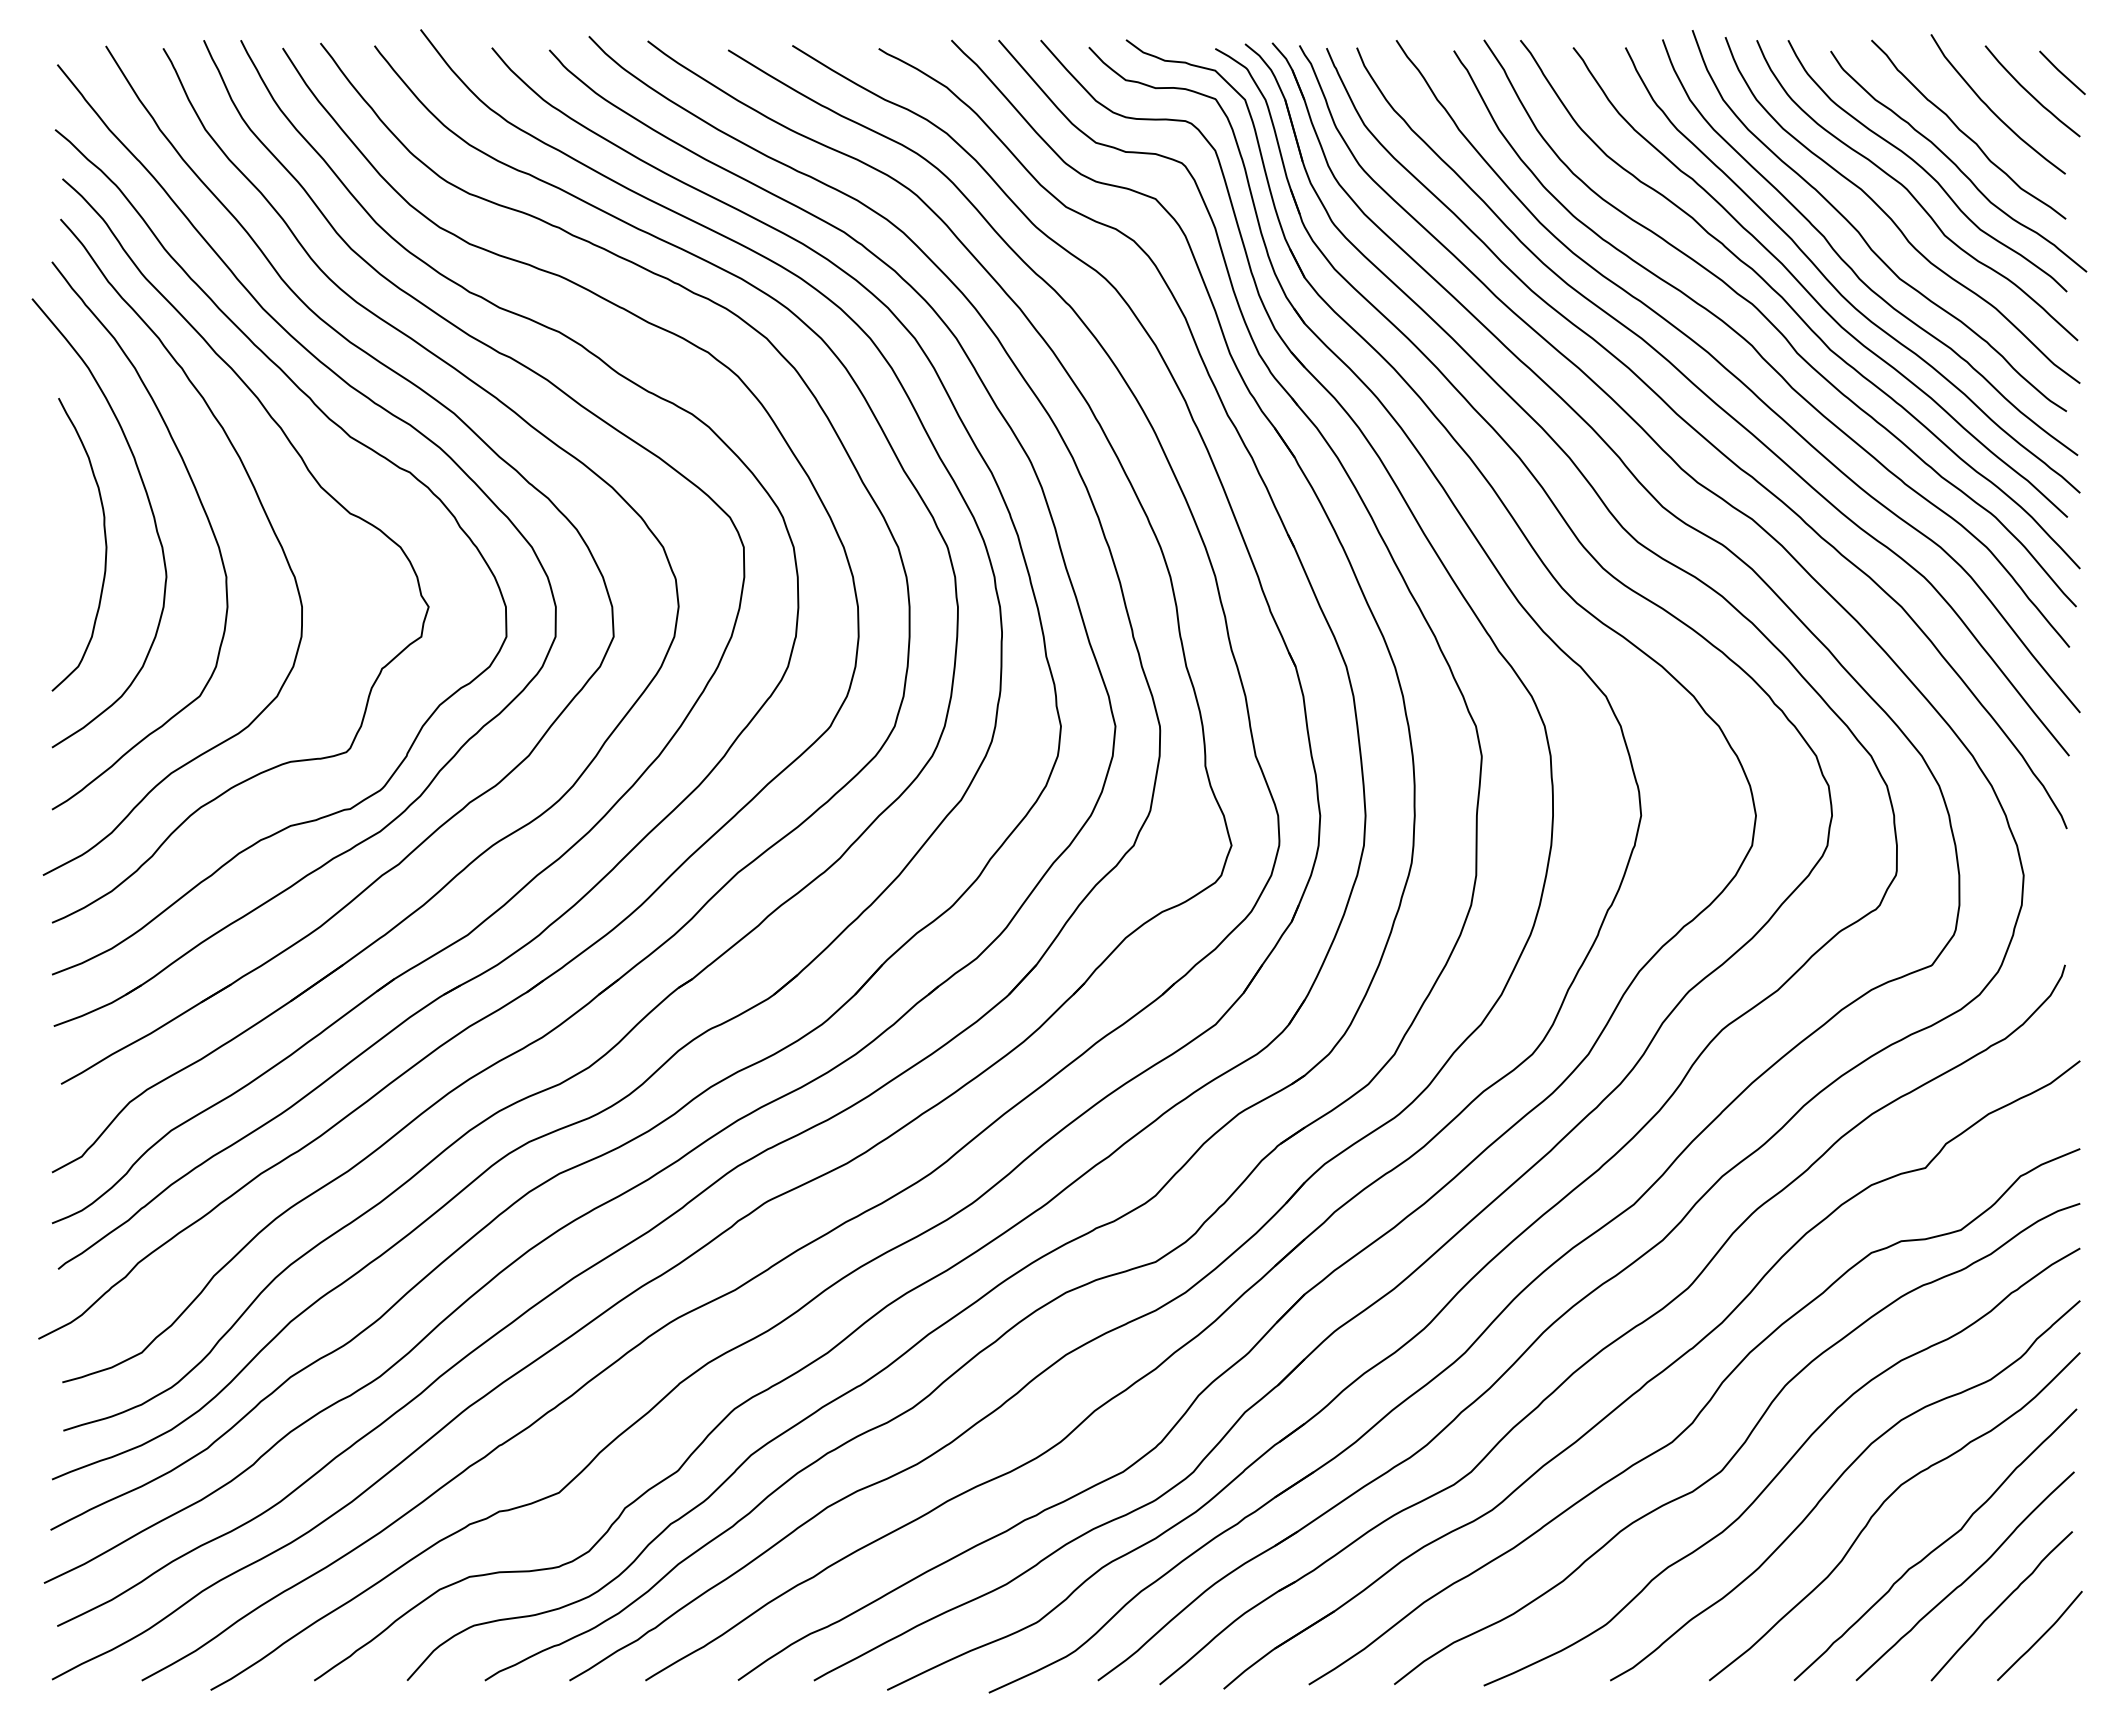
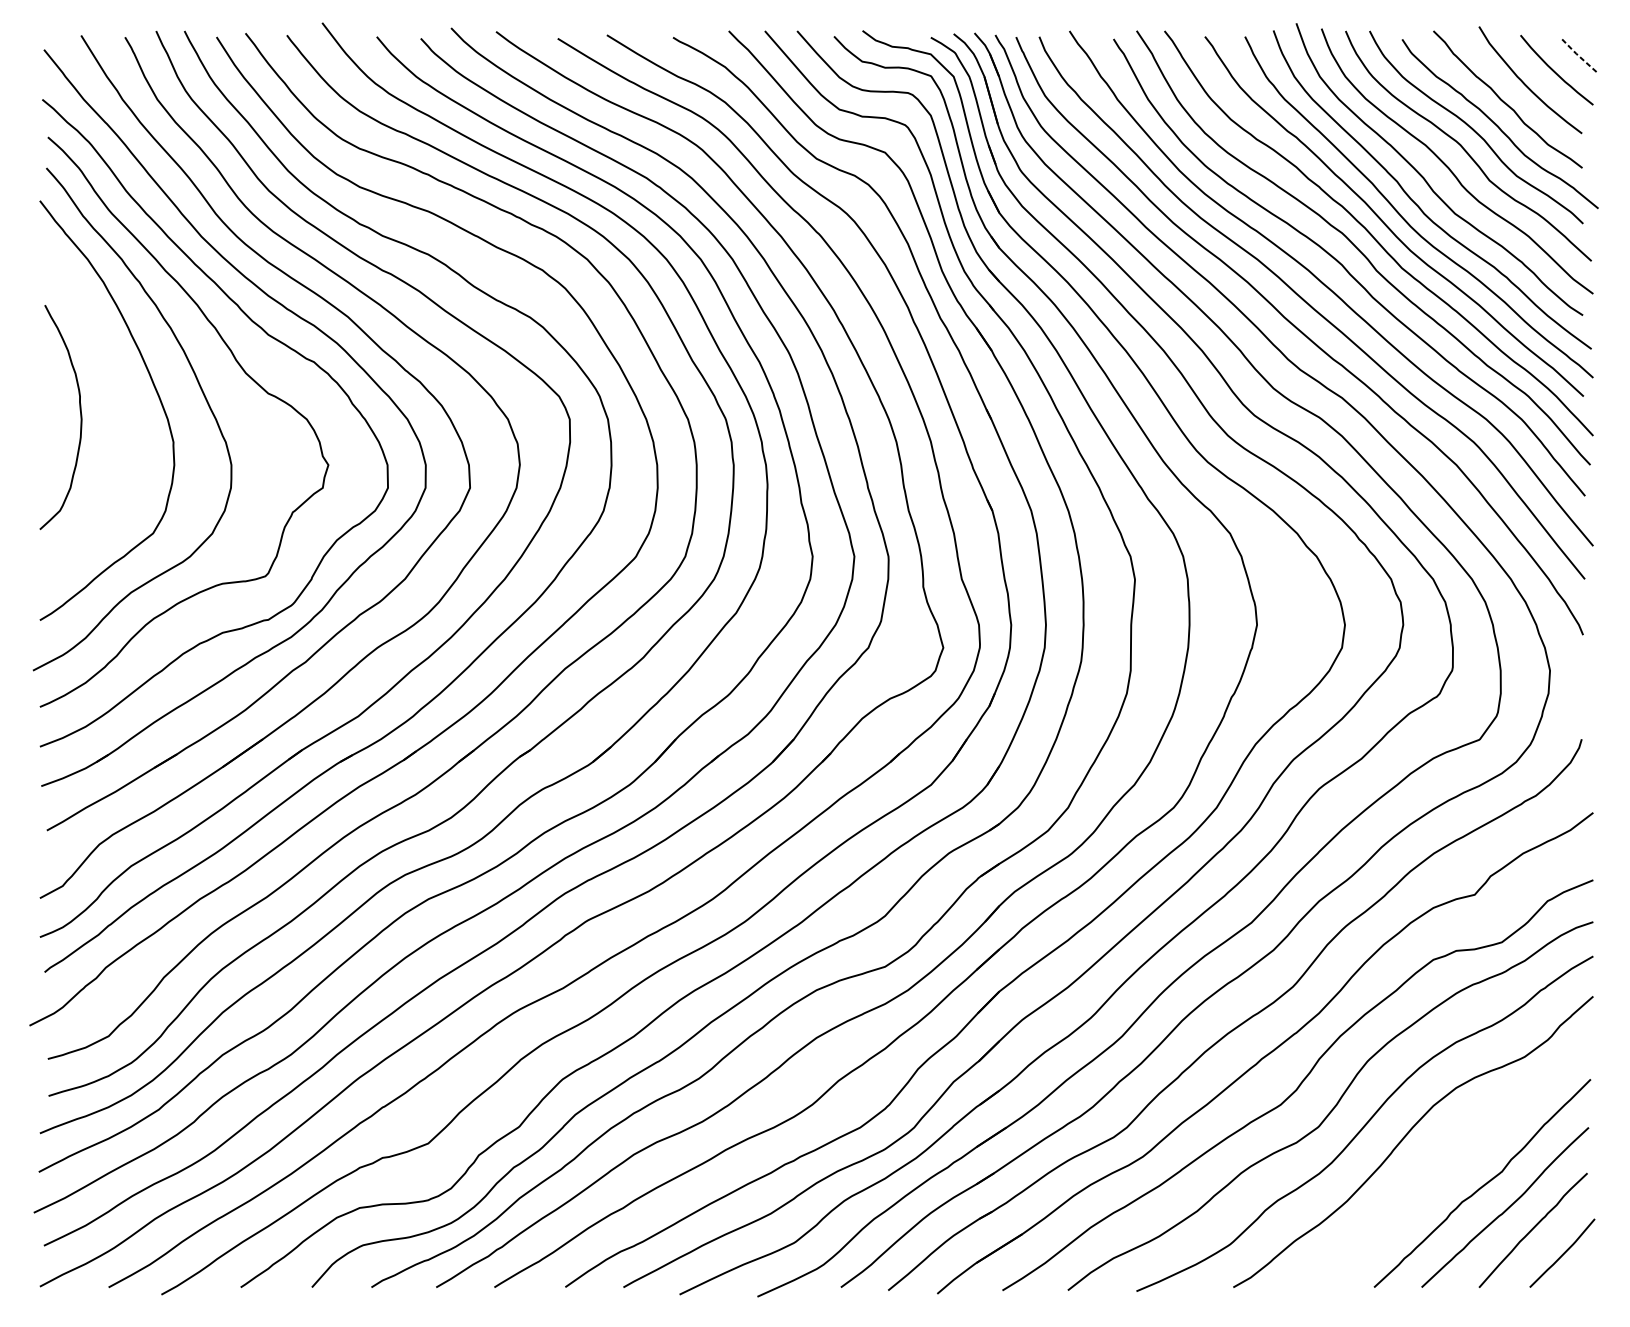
line: (2061, 72) -> (1578, 55), solid -> dashed
curve: (149, 506) -> (114, 388), removed
curve: (1880, 1508) -> (1440, 1155), removed

